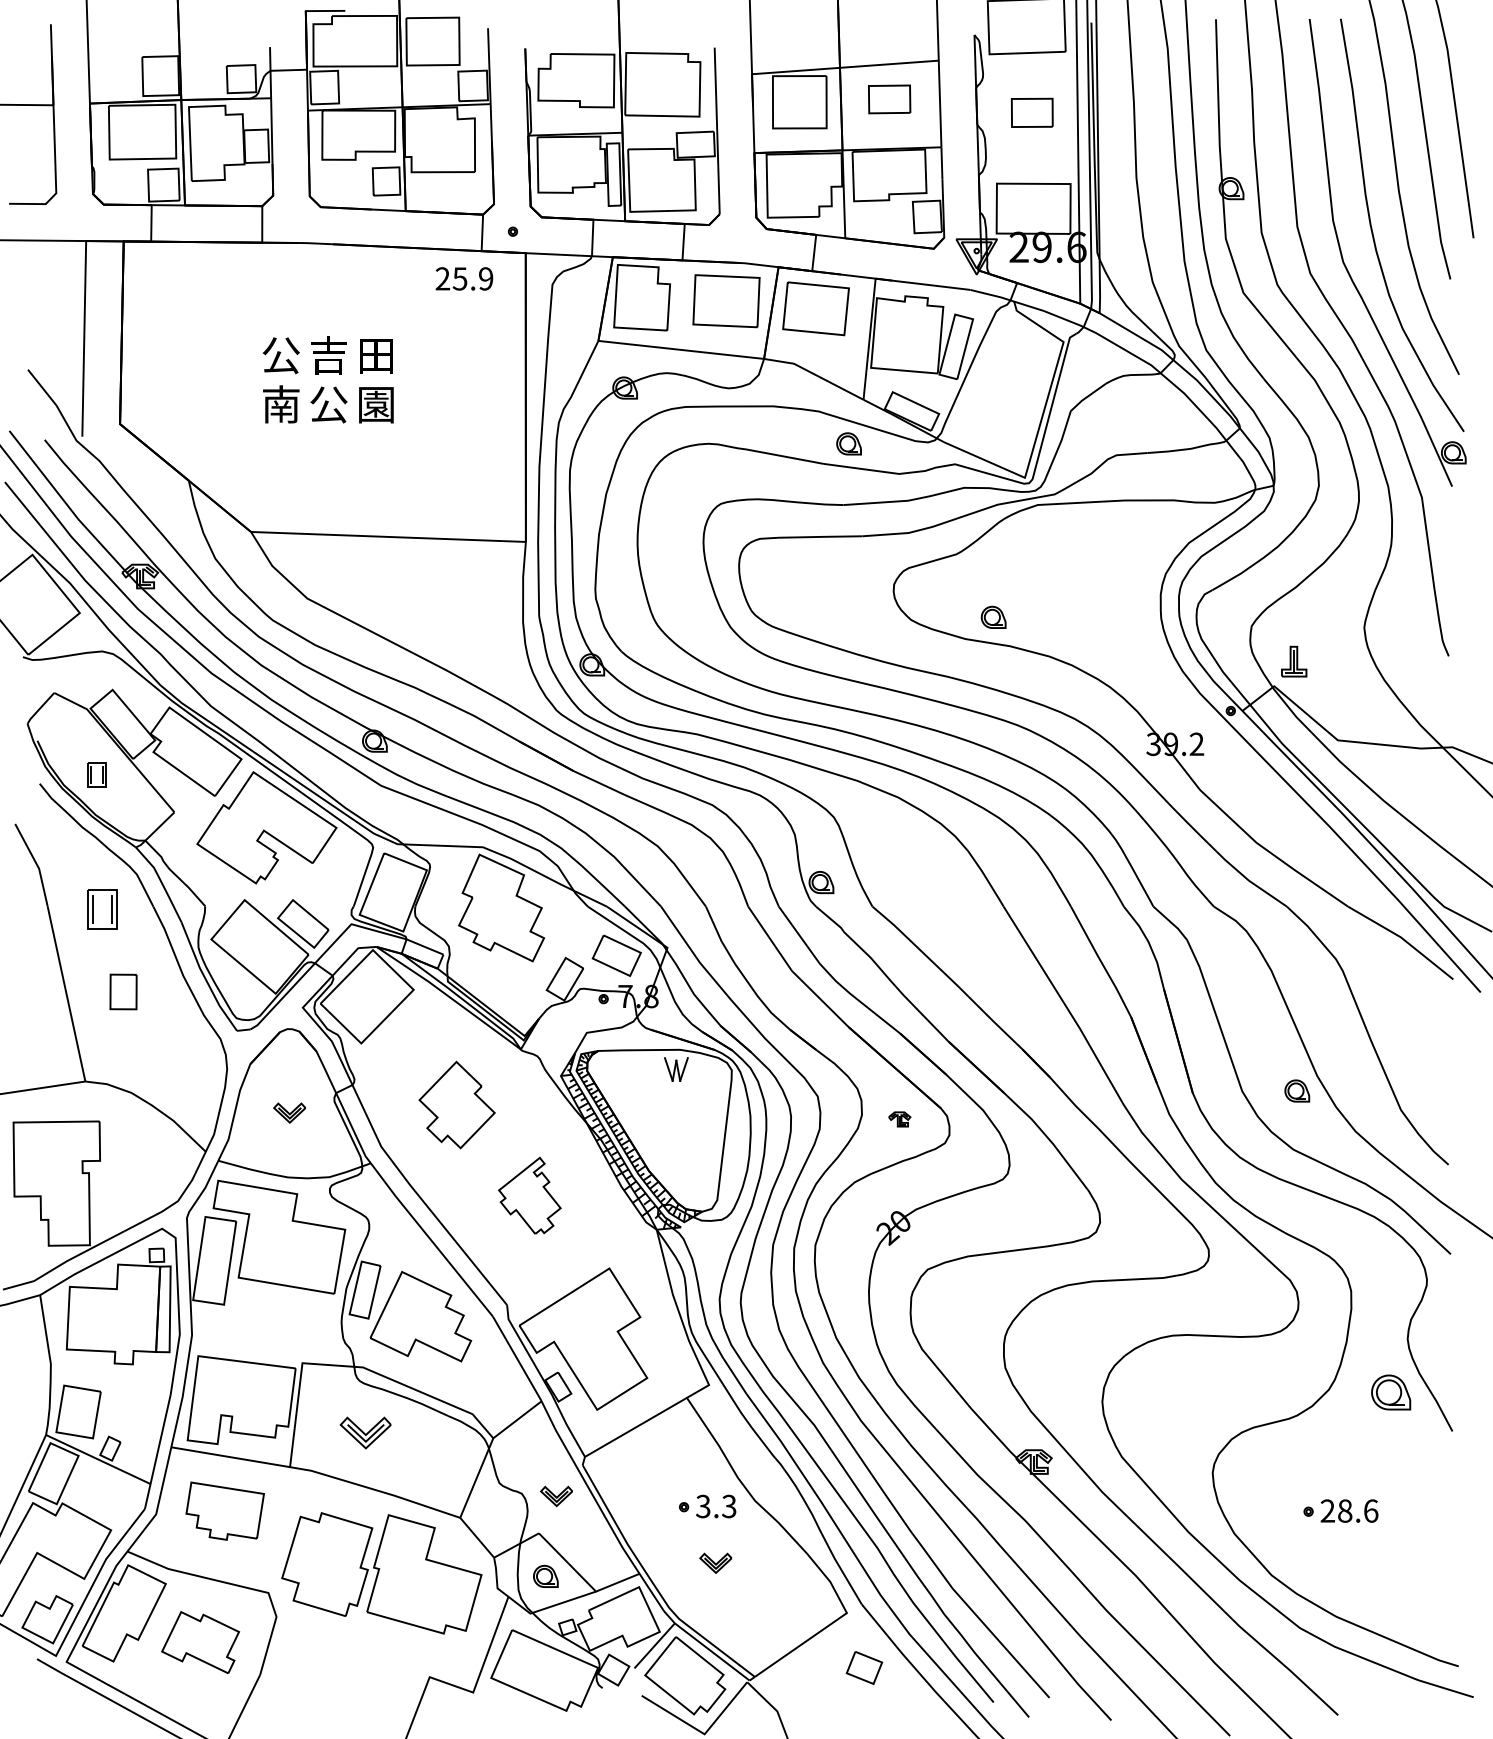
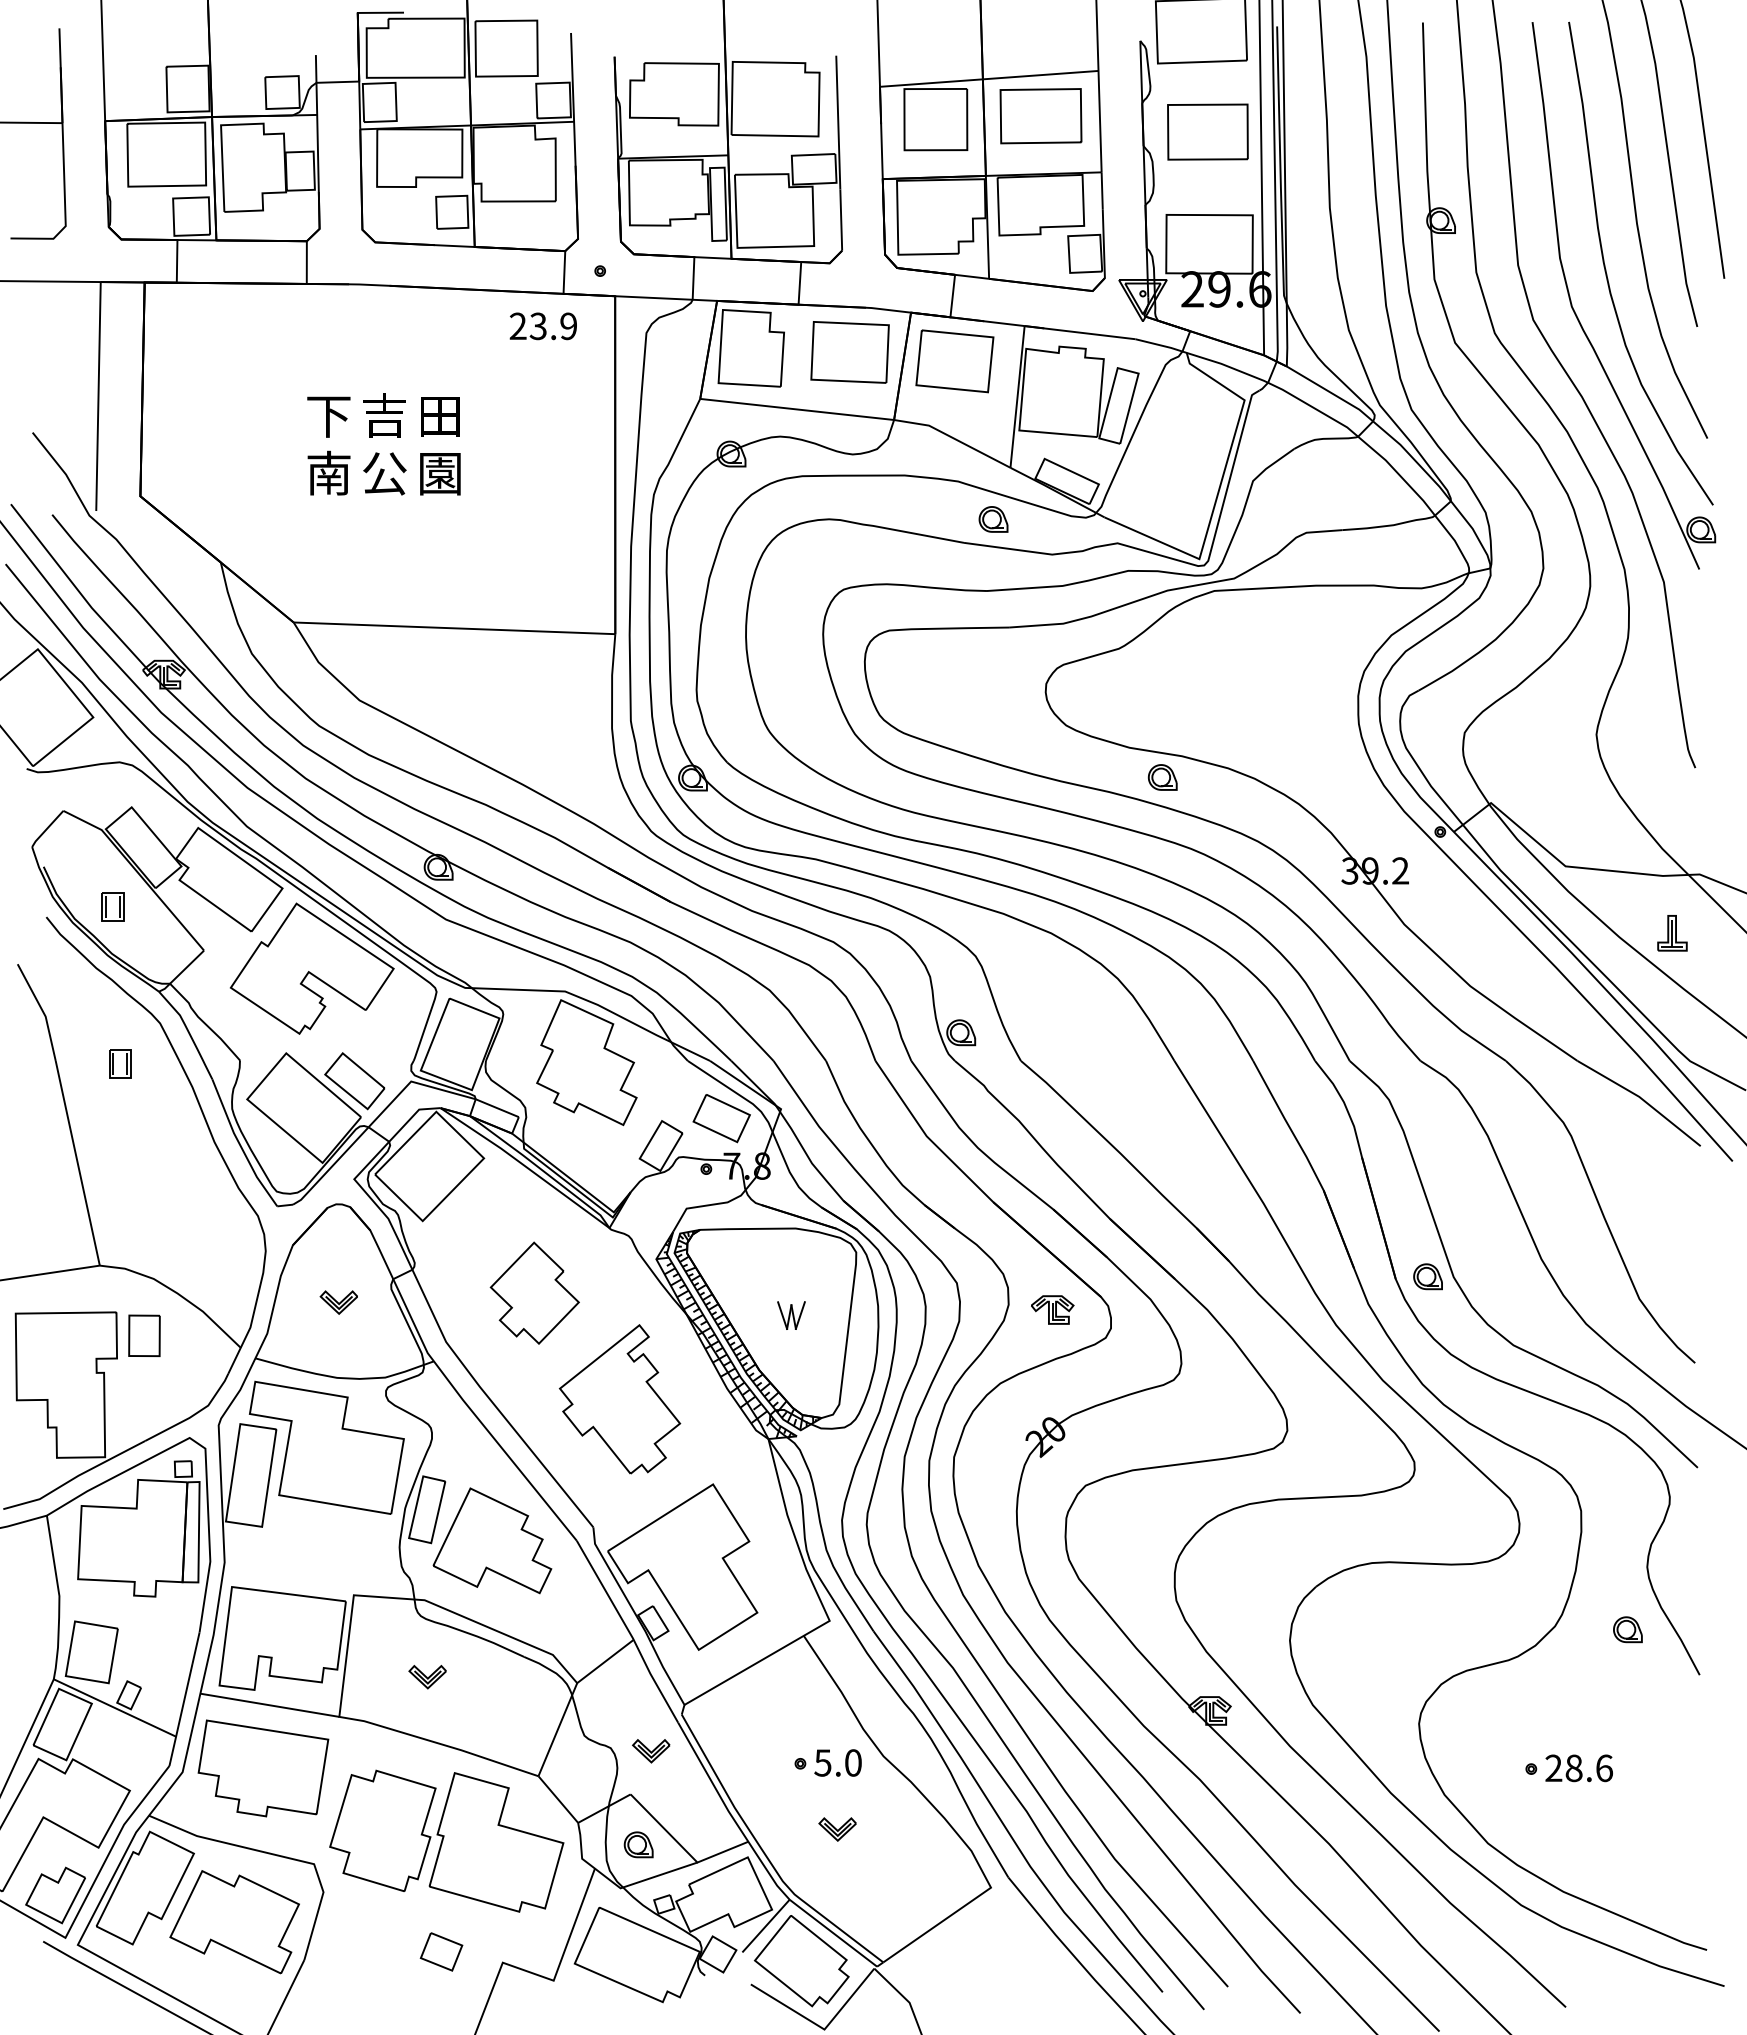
part: (889, 99) -> (1040, 116), size x1.67
part: (1031, 112) -> (1207, 131), size x1.67
text: (460, 278) -> (538, 325), 25.9 -> 23.9
text: (280, 355) -> (328, 415), 公 -> 下
part: (993, 617) -> (1162, 777), moved
part: (1294, 661) -> (1672, 933), moved
part: (103, 908) -> (120, 1063), size x0.62
part: (123, 991) -> (144, 1335), moved
part: (676, 1069) -> (791, 1315), moved
part: (1296, 1090) -> (1427, 1276), moved
part: (899, 1119) -> (1052, 1309), size x1.67
part: (529, 1195) -> (619, 1399), size x1.67
part: (1390, 1392) -> (1627, 1629), size x0.62
part: (365, 1433) -> (427, 1677), size x0.62
text: (715, 1506) -> (837, 1762), 3.3 -> 5.0
part: (225, 1511) -> (263, 1768), size x1.43
part: (200, 1642) -> (234, 1922), size x1.43
part: (864, 1667) -> (441, 1951), moved

